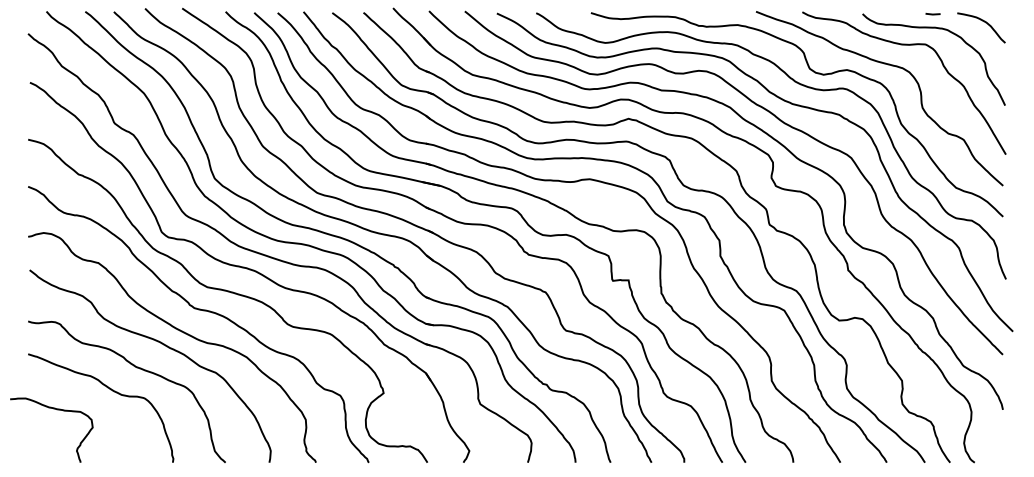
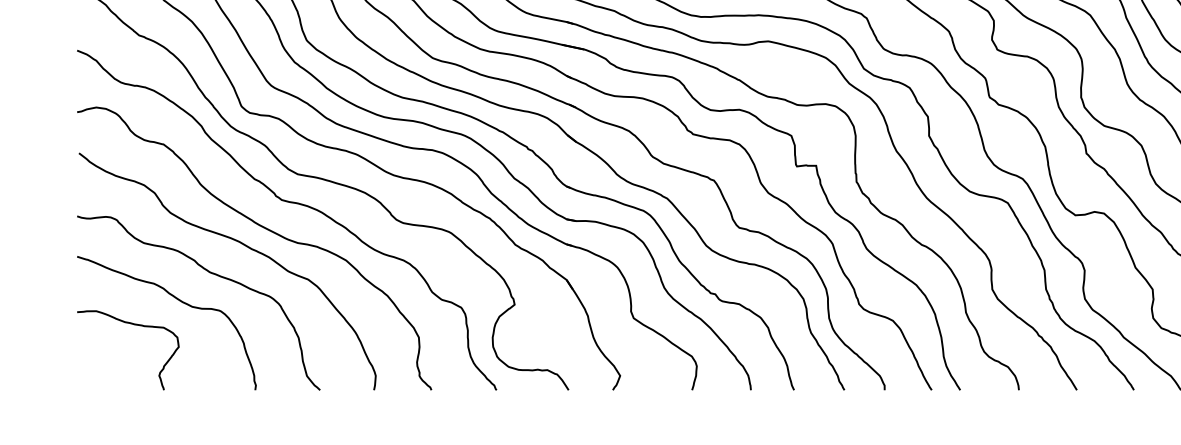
curve: (57, 410) -> (135, 325), moved

